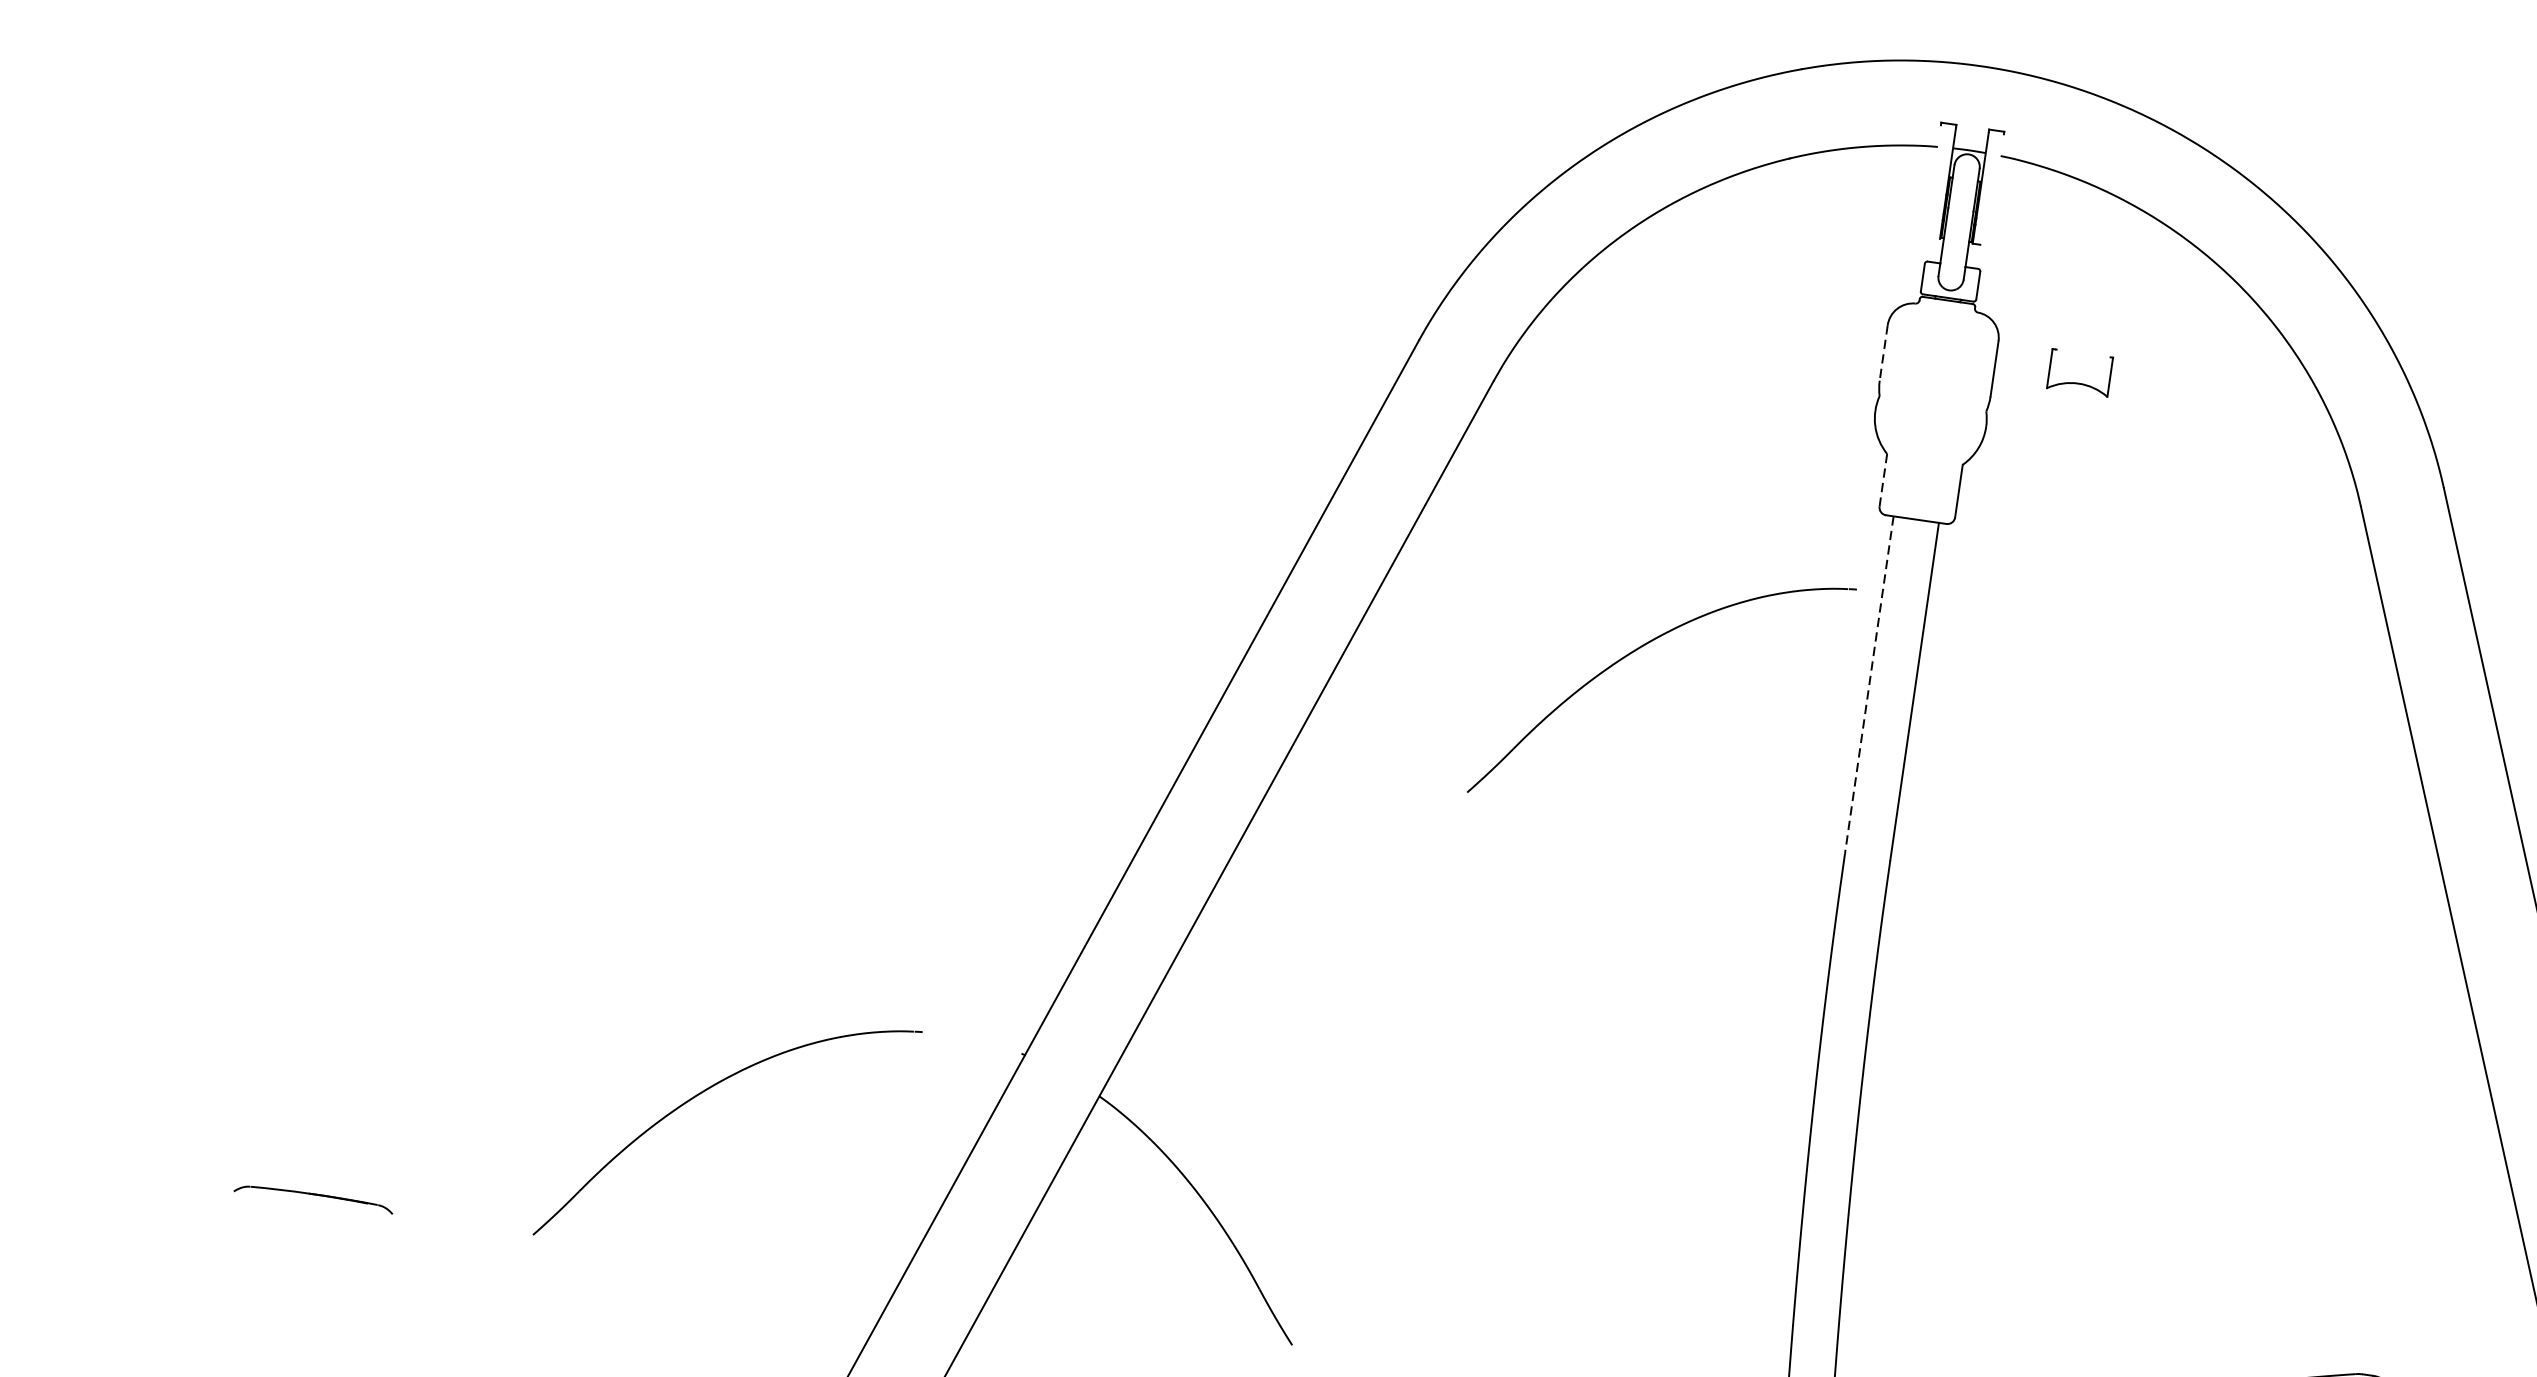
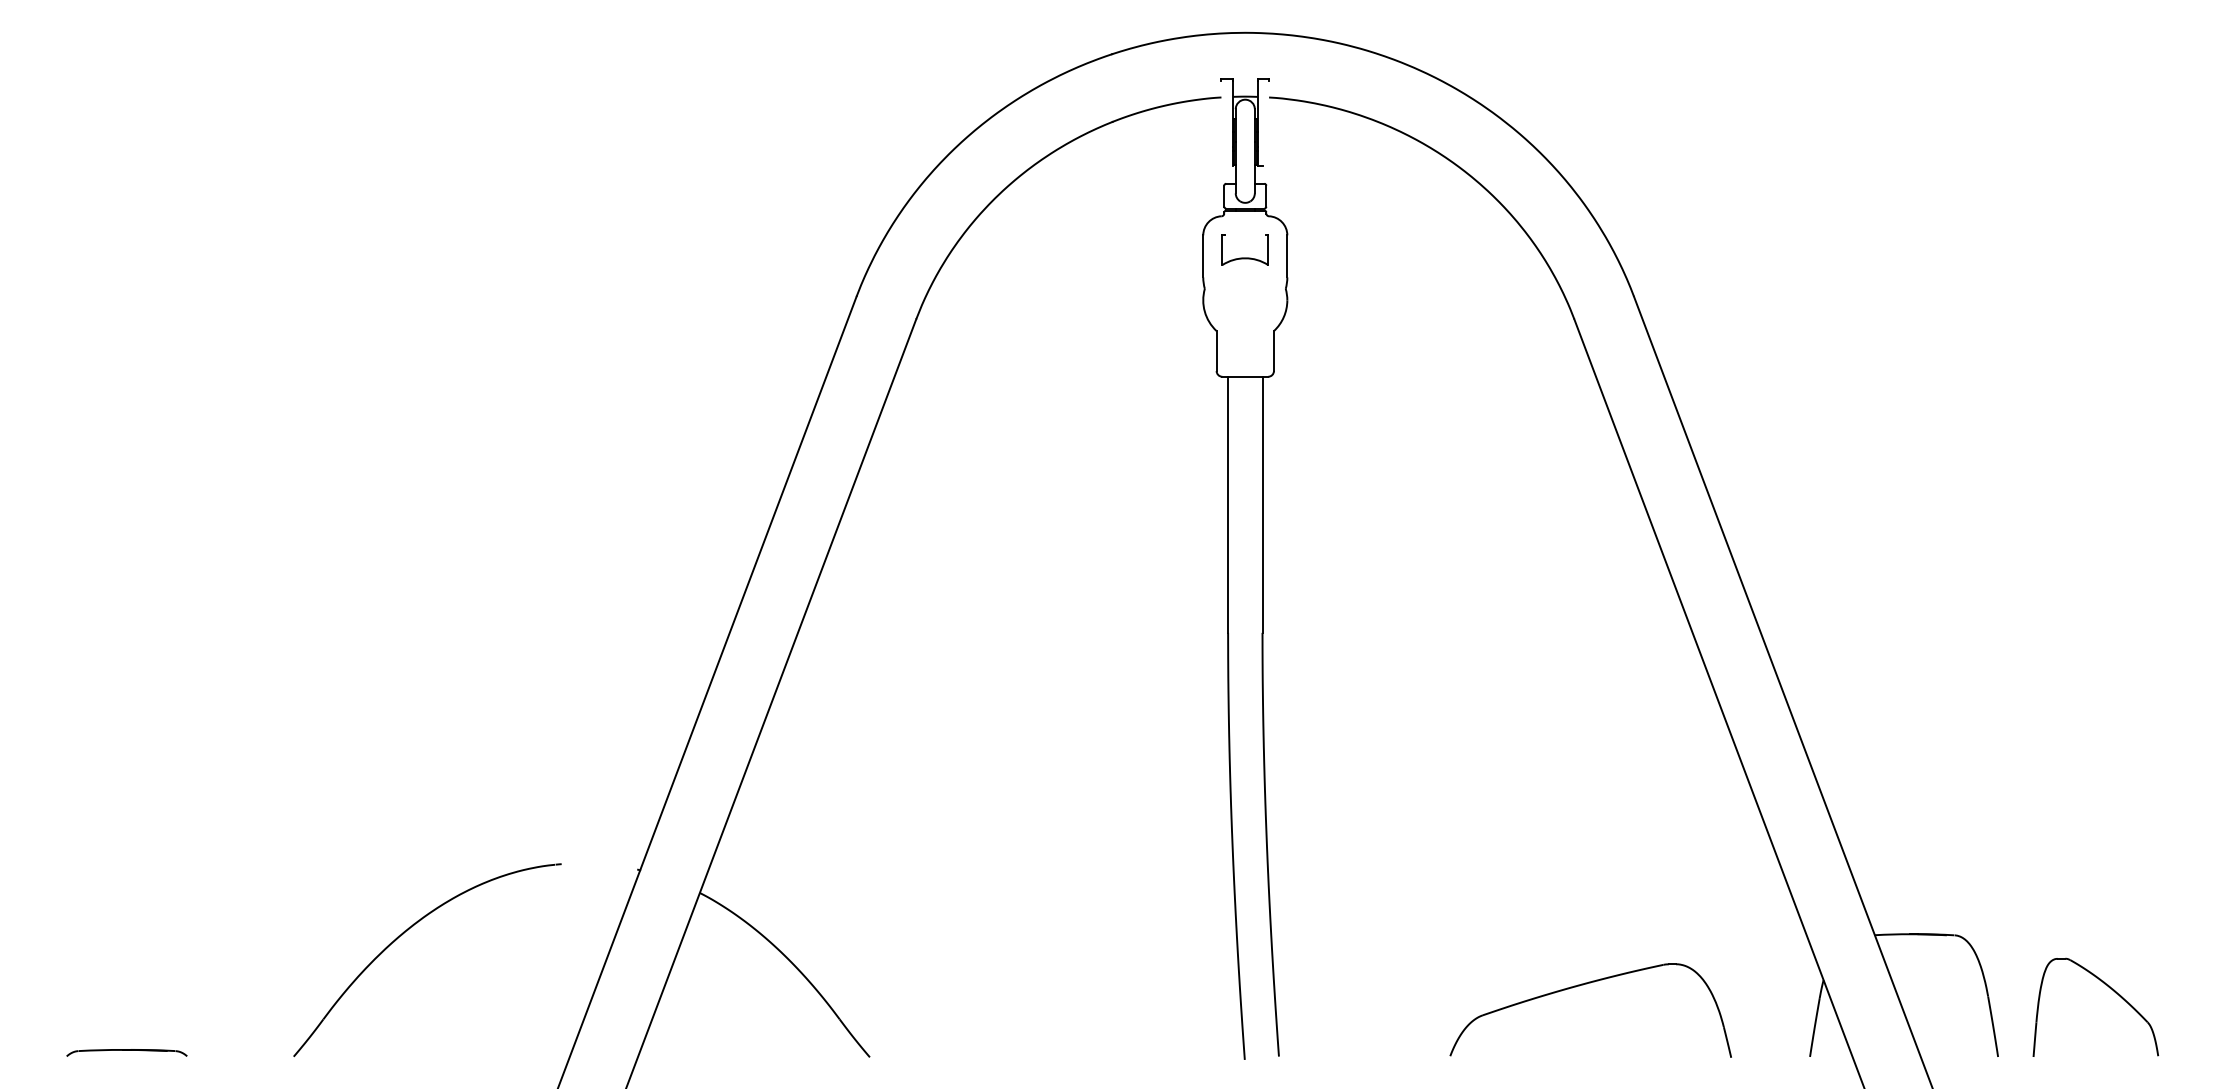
line: (1884, 353) -> (1203, 256), dashed -> solid
part: (2077, 382) -> (1244, 257), moved
line: (1883, 480) -> (1216, 351), dashed -> solid
part: (1633, 653) -> (1049, 506), removed
line: (1869, 686) -> (1228, 505), dashed -> solid

